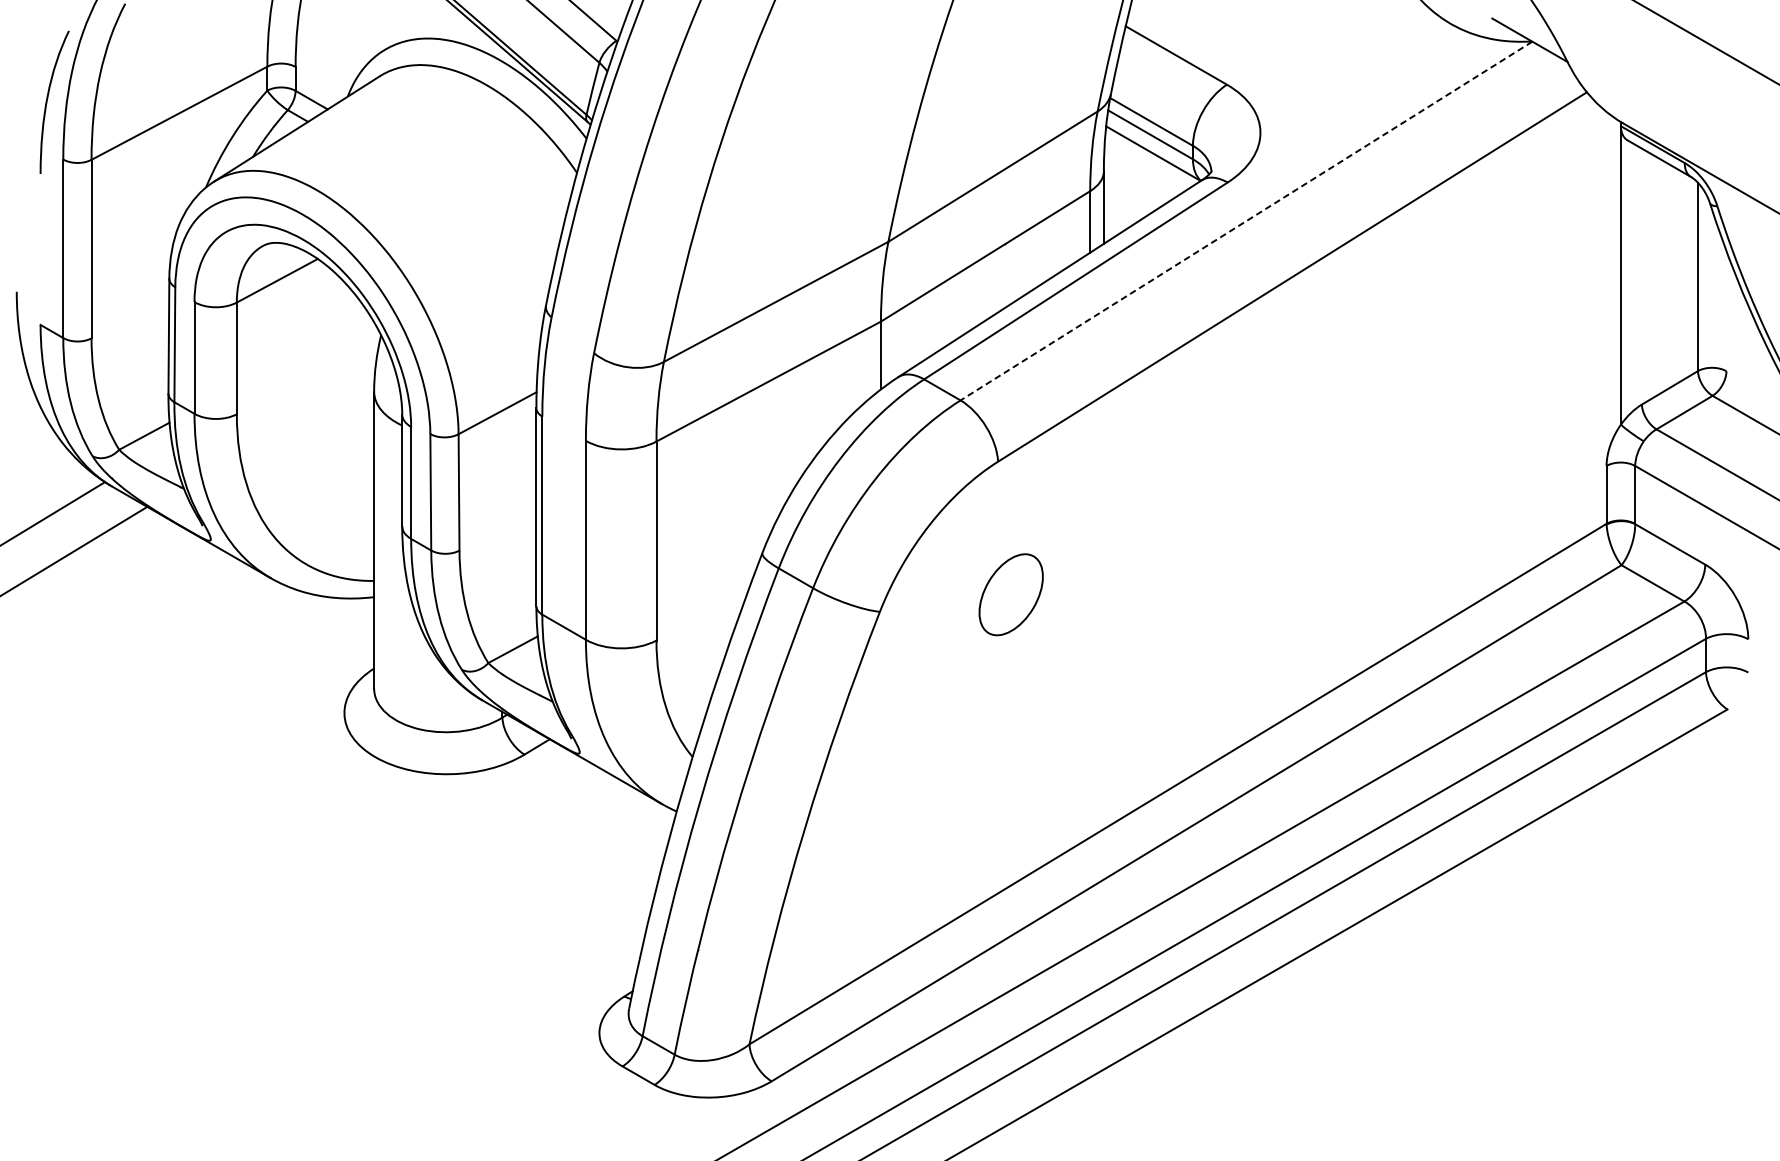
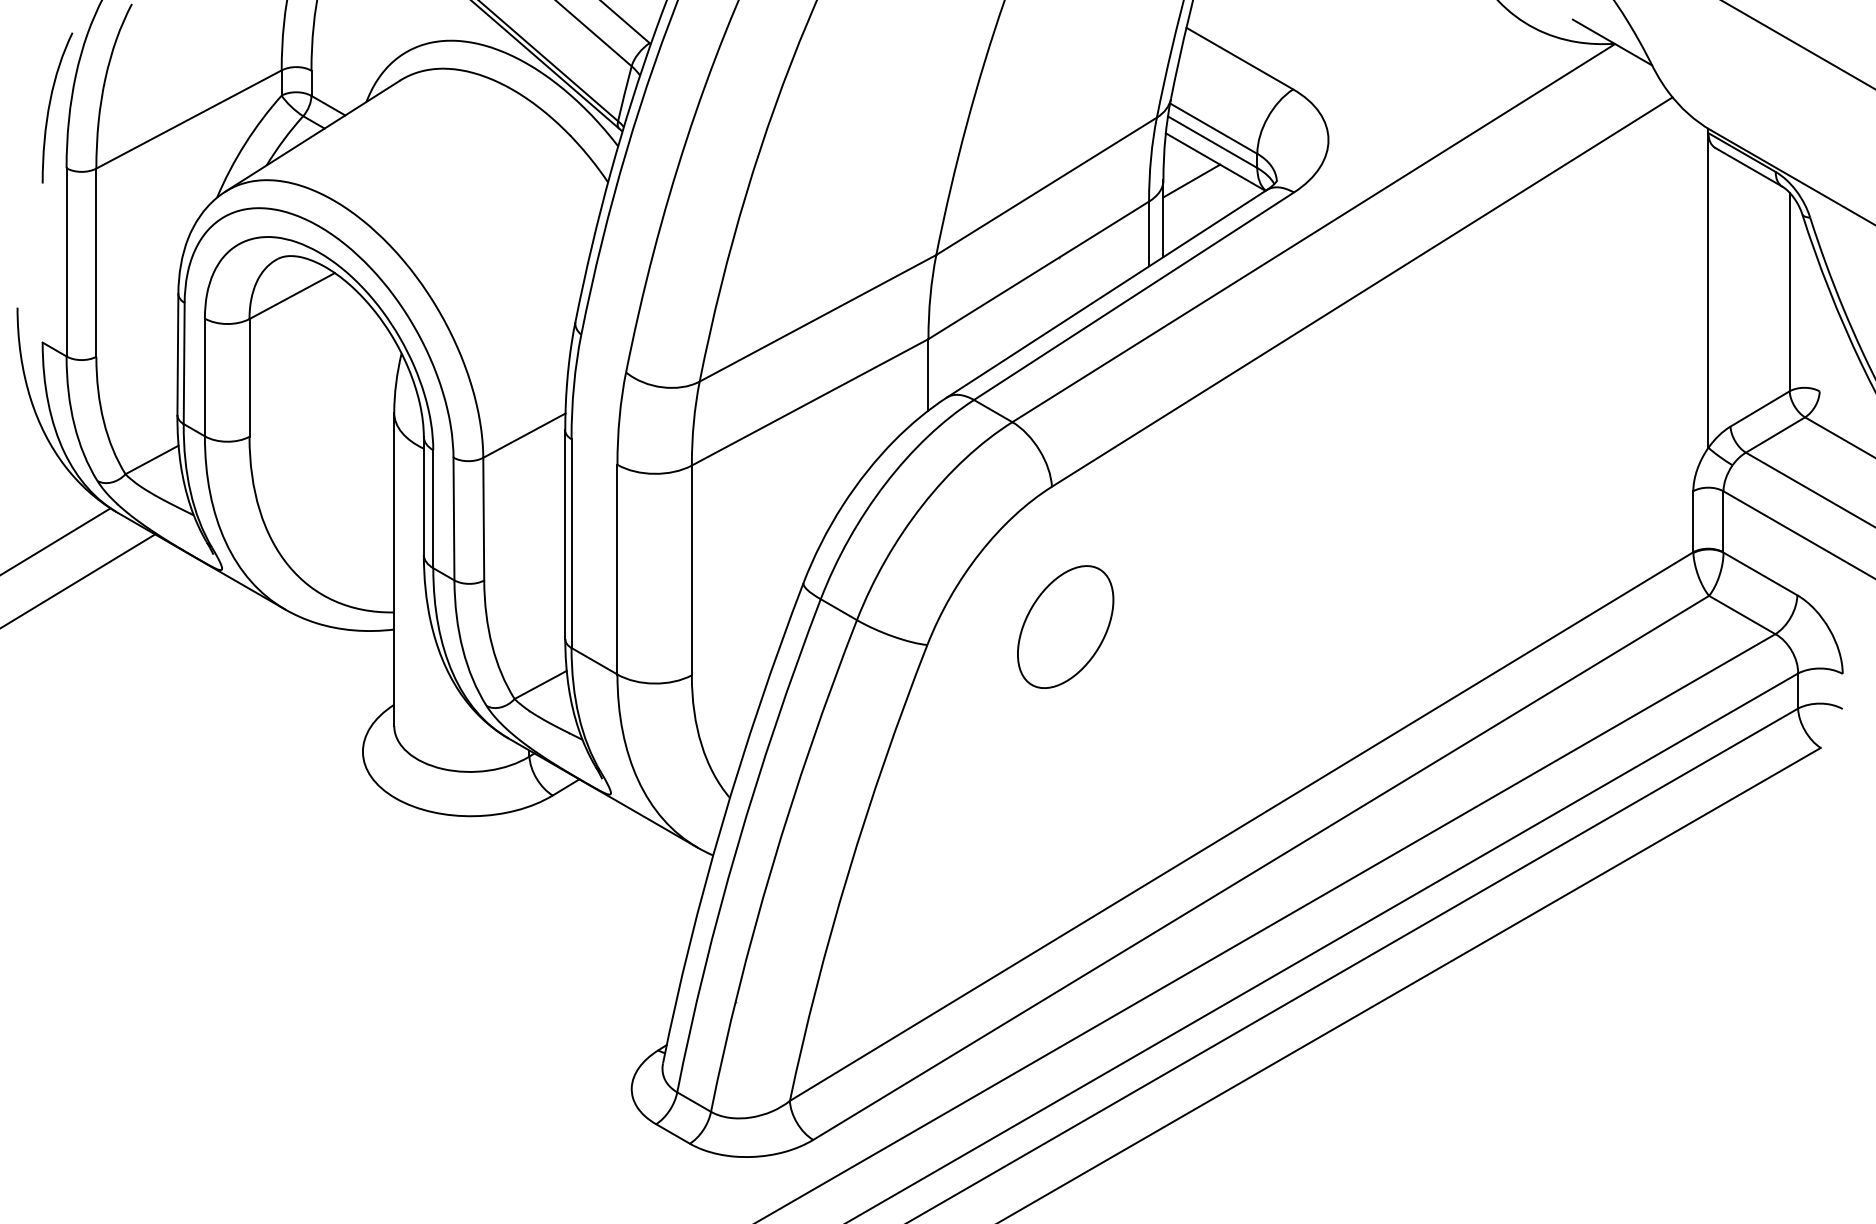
line: (1130, 171) -> (1191, 180), added
line: (1246, 221) -> (1313, 233), dashed -> solid
part: (1010, 594) -> (1065, 626), size x1.43

